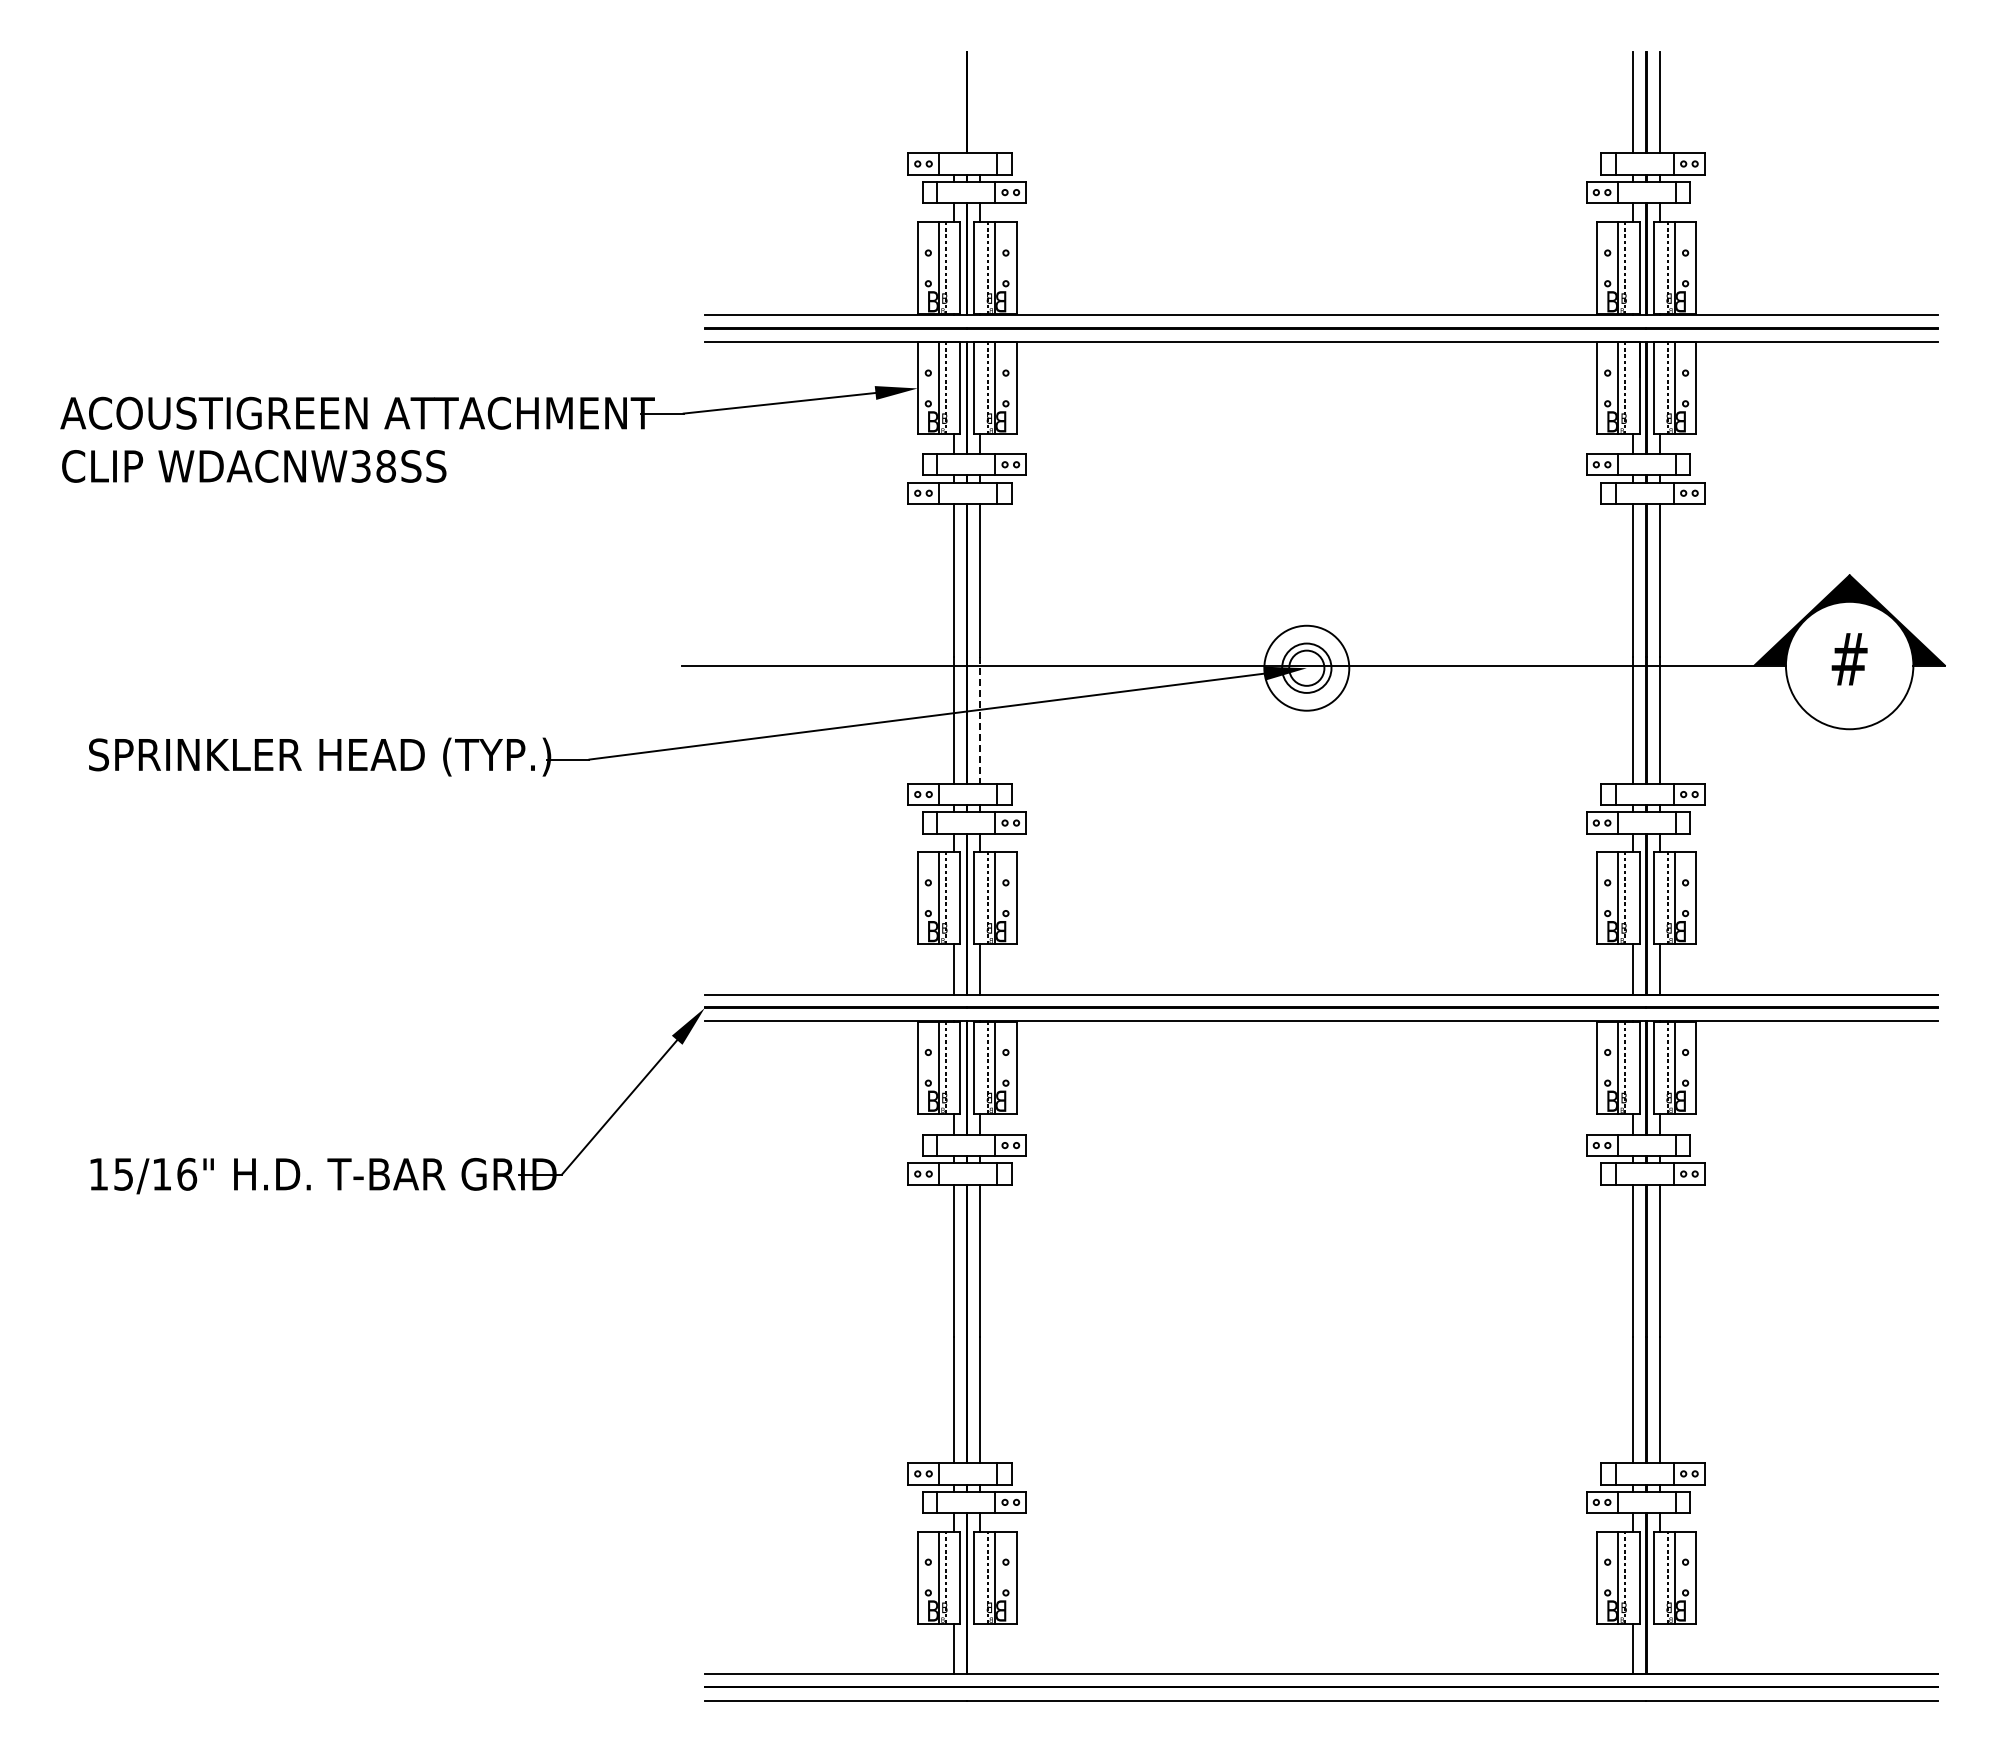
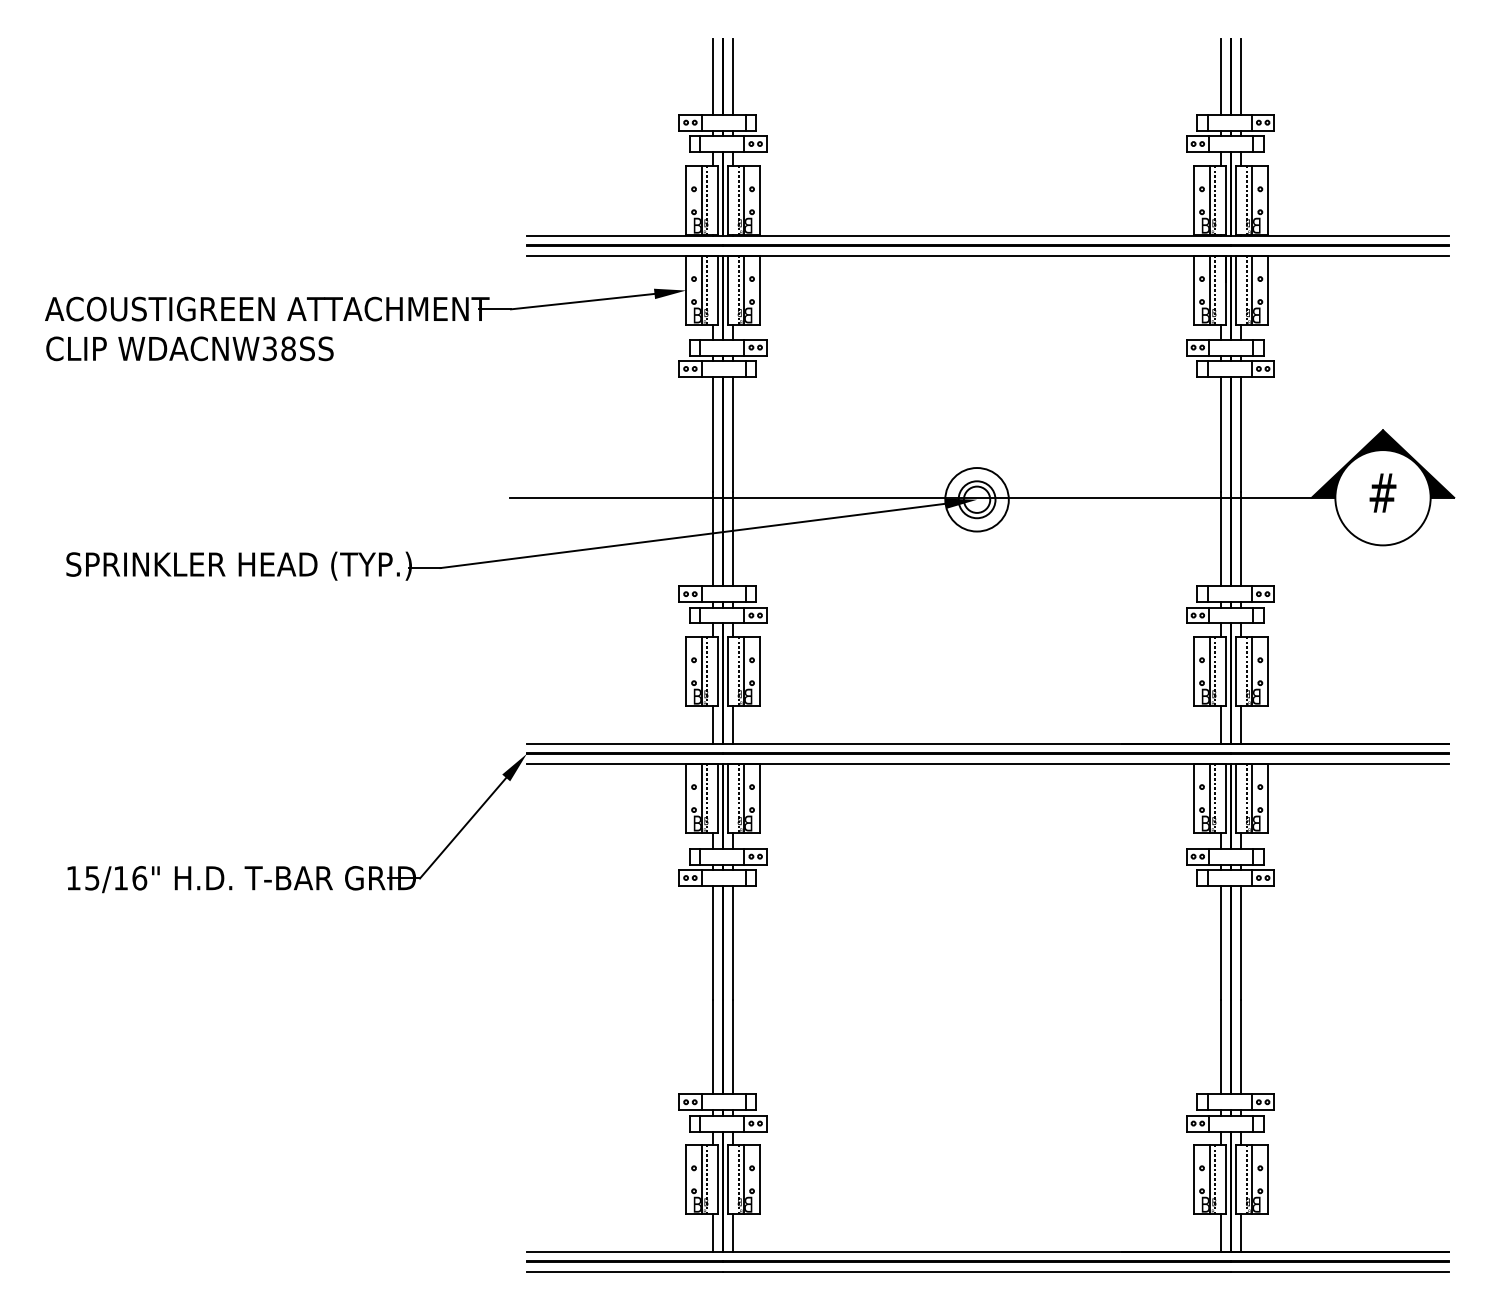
line: (953, 102) -> (712, 76), added
line: (980, 102) -> (733, 76), added
line: (980, 721) -> (733, 539), dashed -> solid
line: (980, 1648) -> (733, 1232), added
line: (1659, 1648) -> (1240, 1232), added

